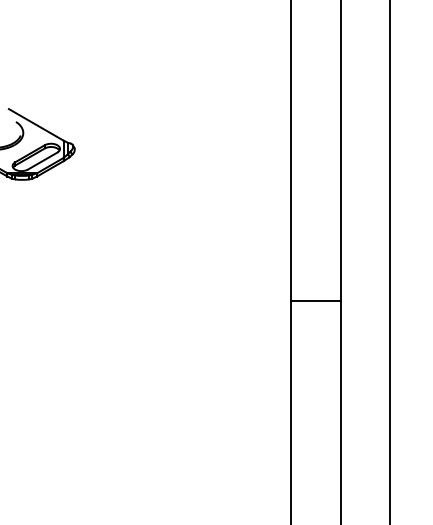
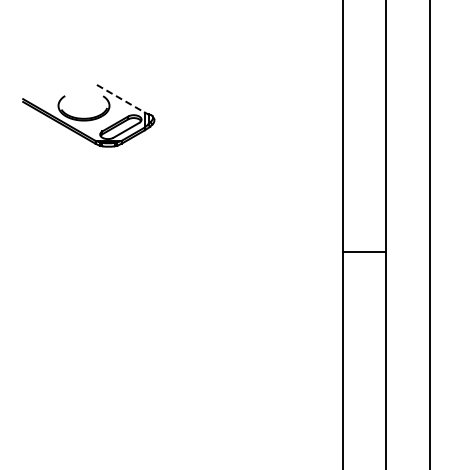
line: (35, 124) -> (120, 98), solid -> dashed

